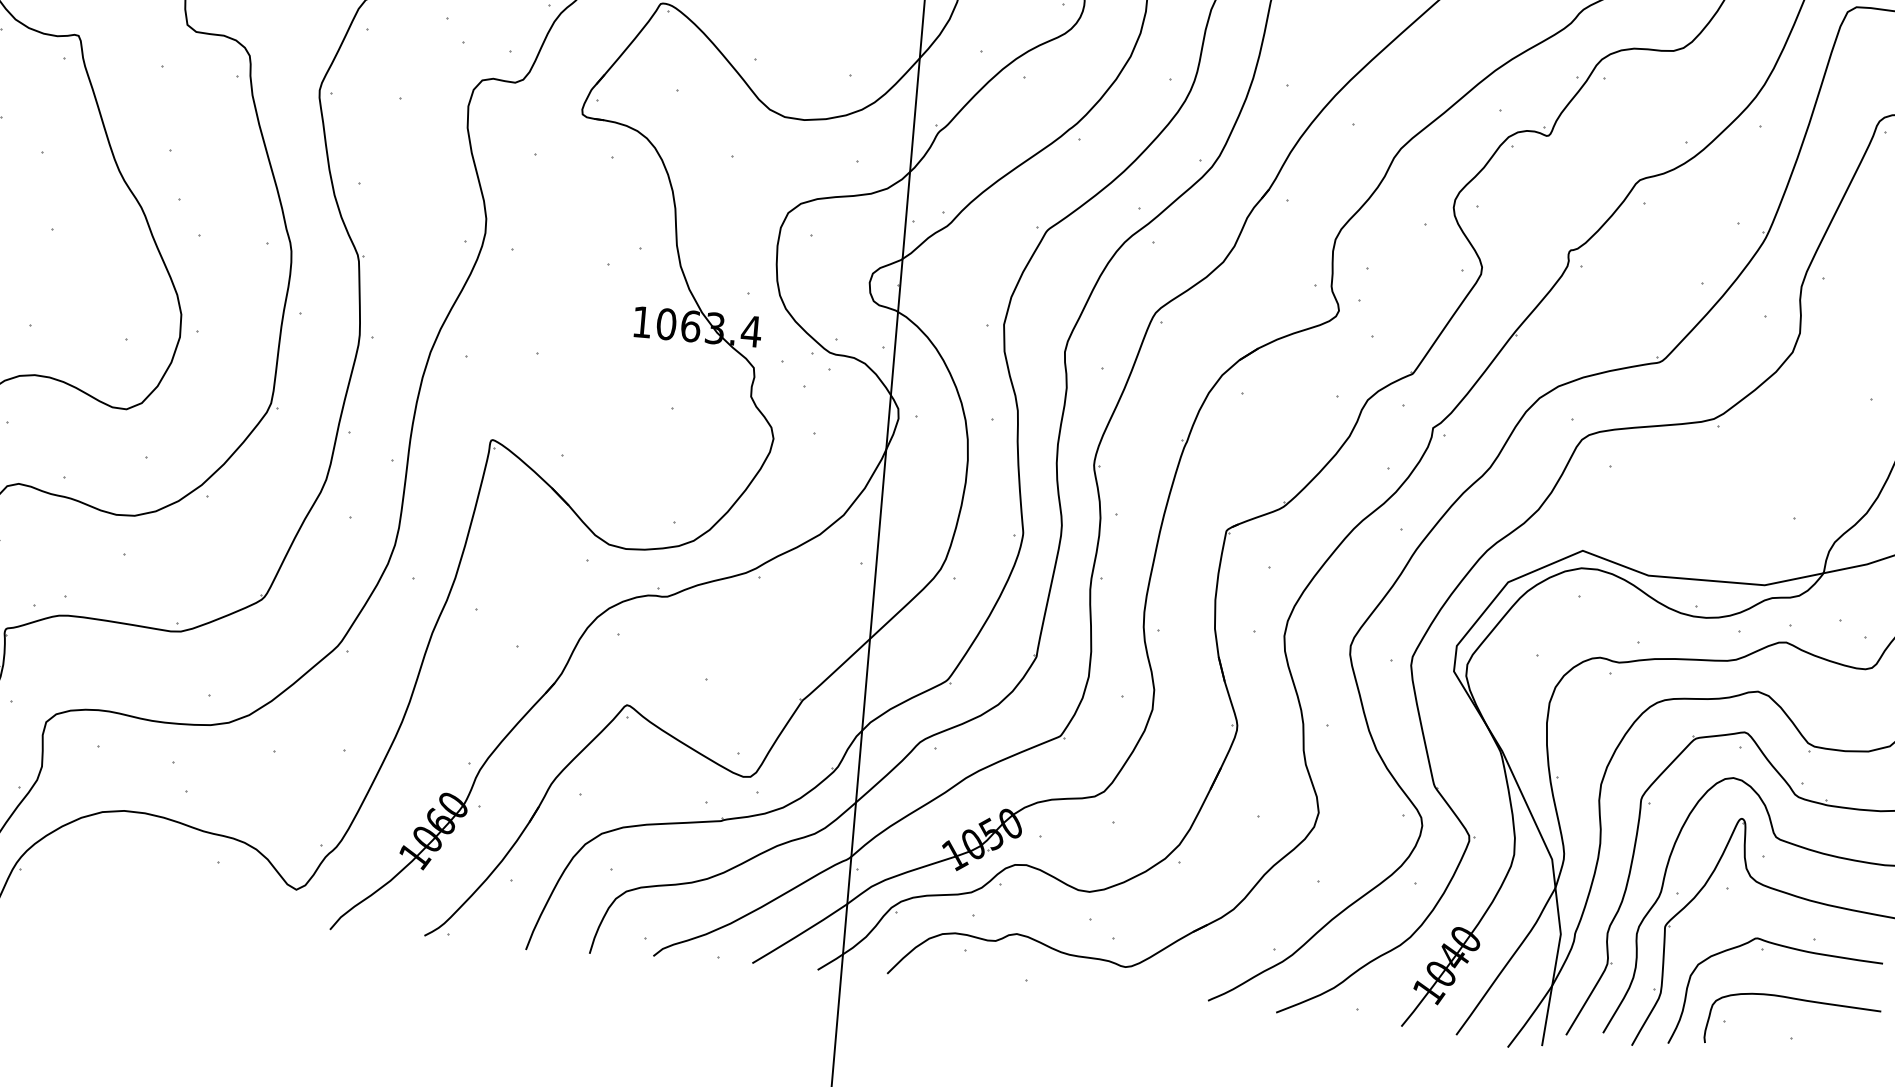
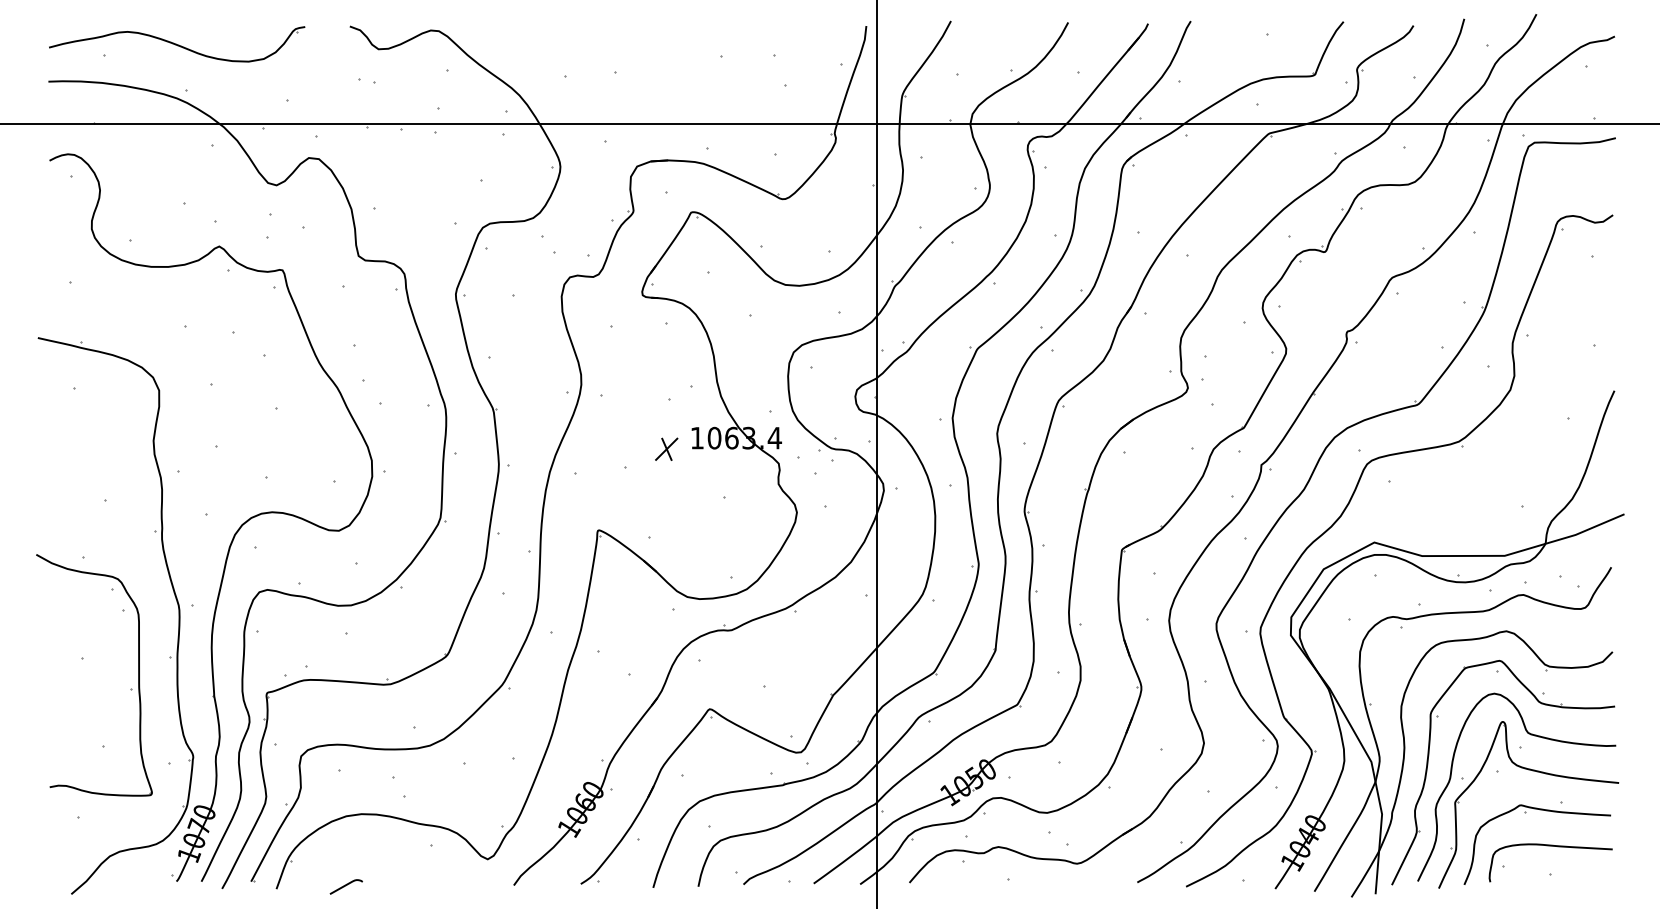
part: (597, 332) -> (666, 448), added
curve: (92, 910) -> (345, 886), added

